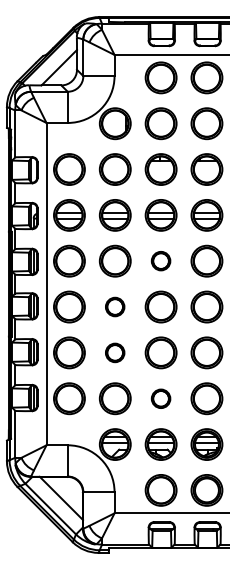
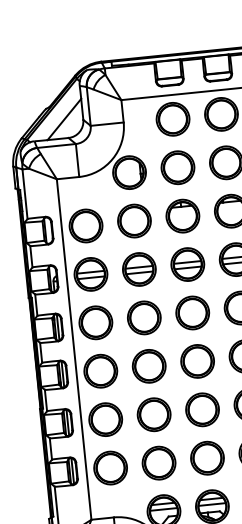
part: (160, 260) -> (191, 312), size x1.67
part: (114, 306) -> (148, 365), size x1.67
part: (114, 352) -> (153, 414), size x1.67
part: (160, 398) -> (206, 458), size x1.67

